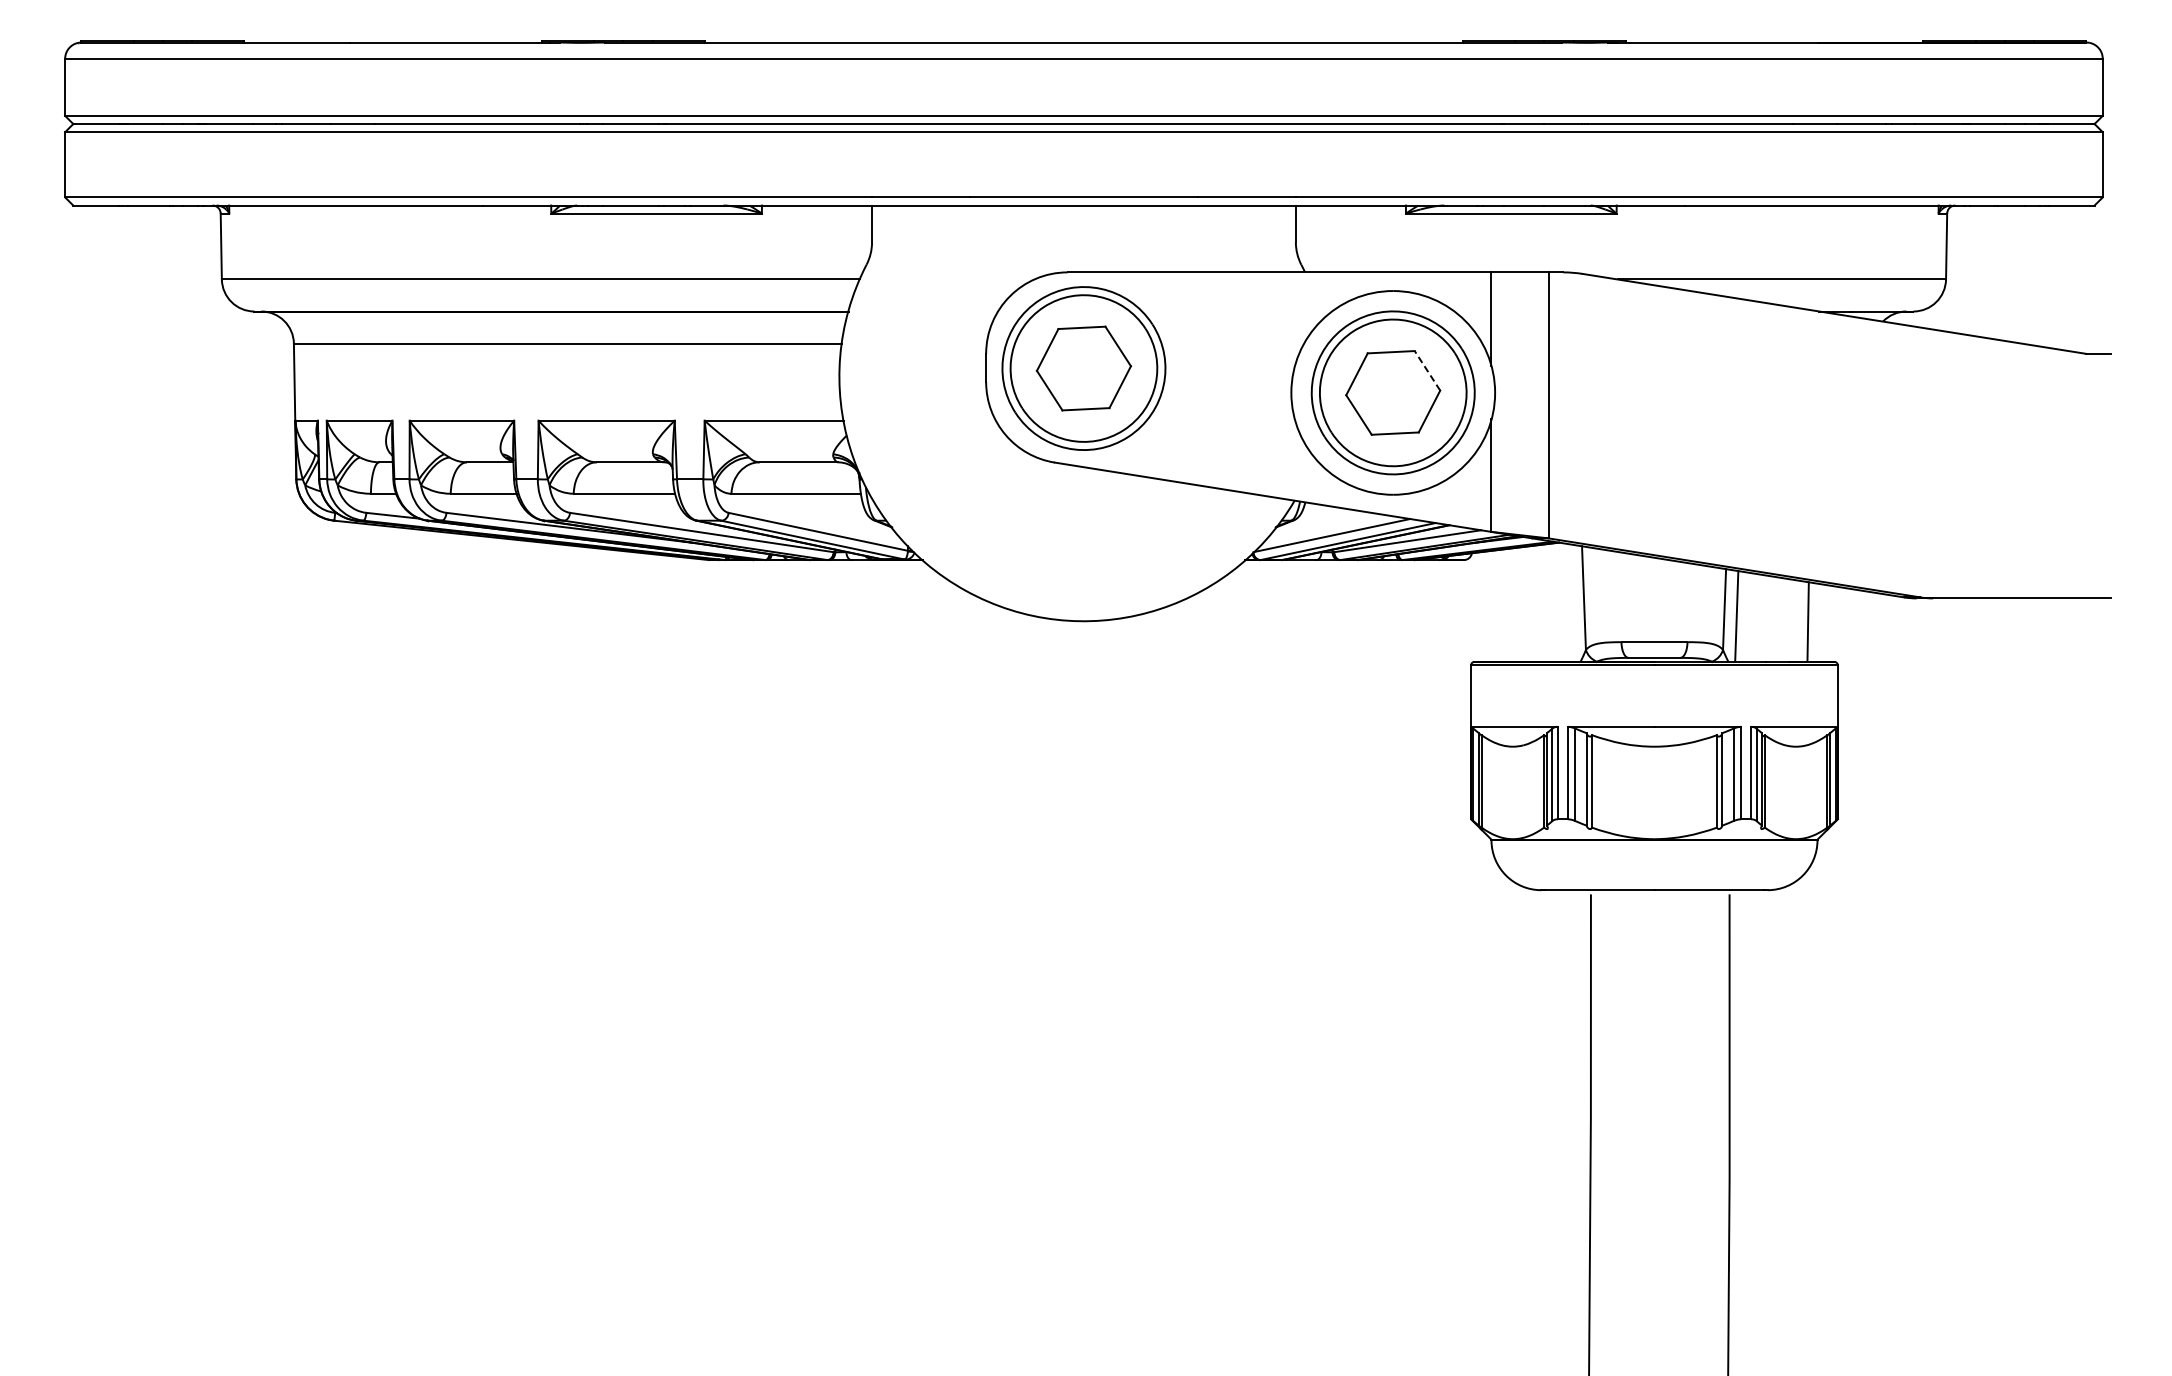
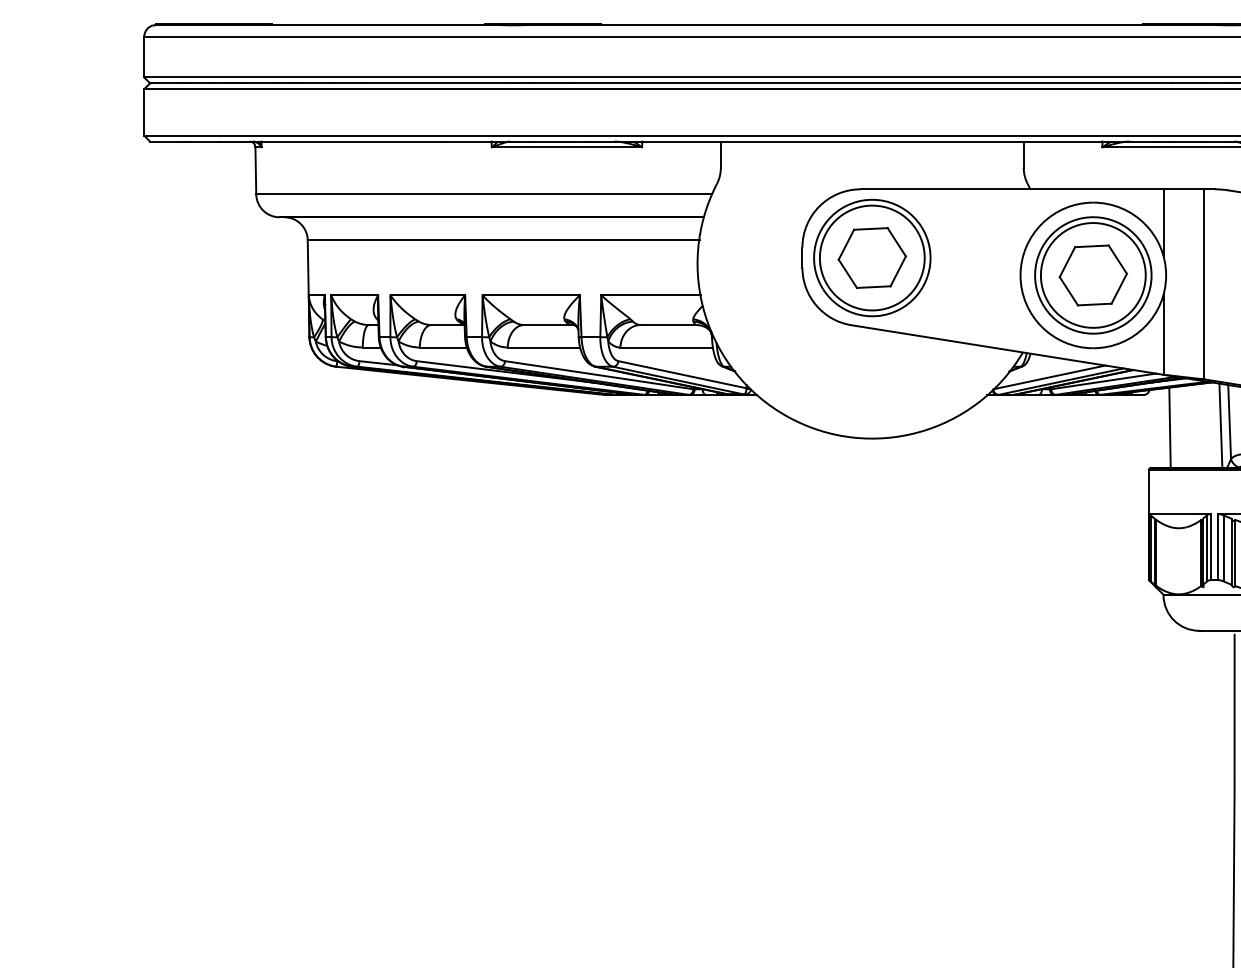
line: (1427, 370) -> (1117, 259), dashed -> solid
line: (1571, 602) -> (1220, 425), added
line: (1500, 605) -> (1169, 427), added

